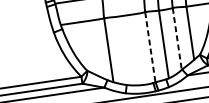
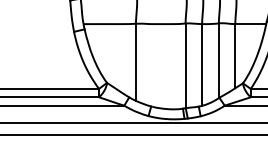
line: (177, 39) -> (218, 61), dashed -> solid
line: (150, 47) -> (185, 66), dashed -> solid

